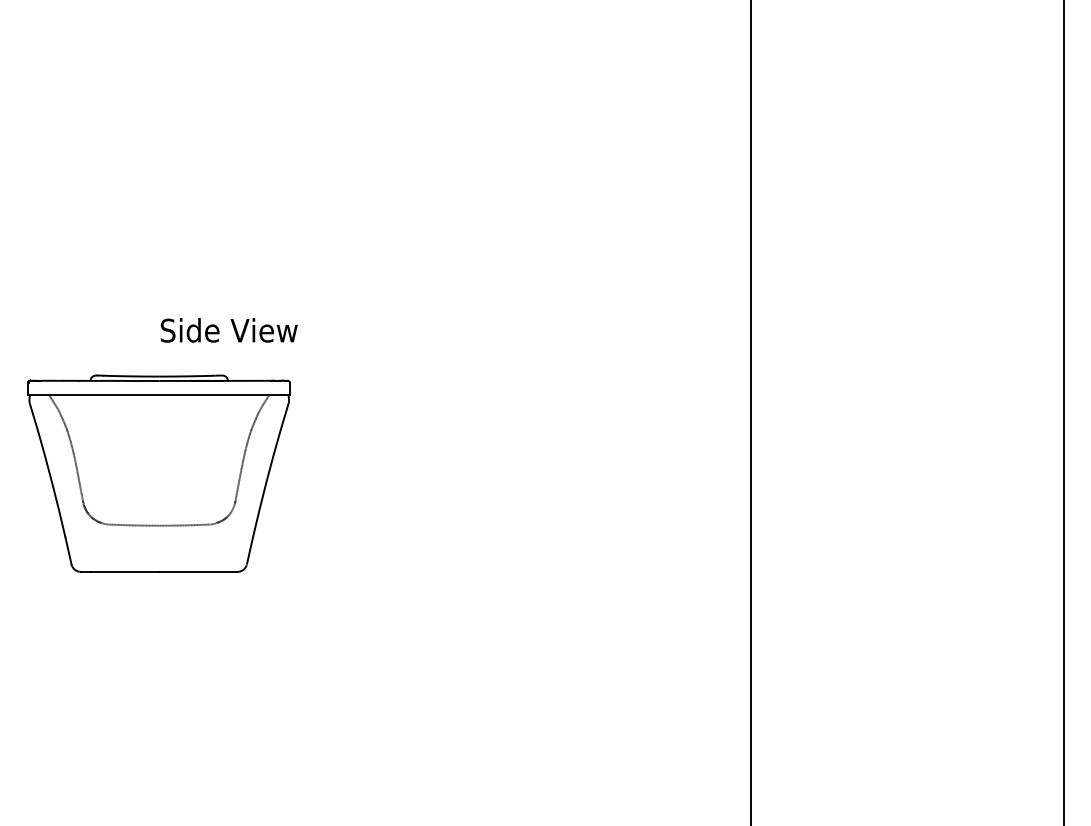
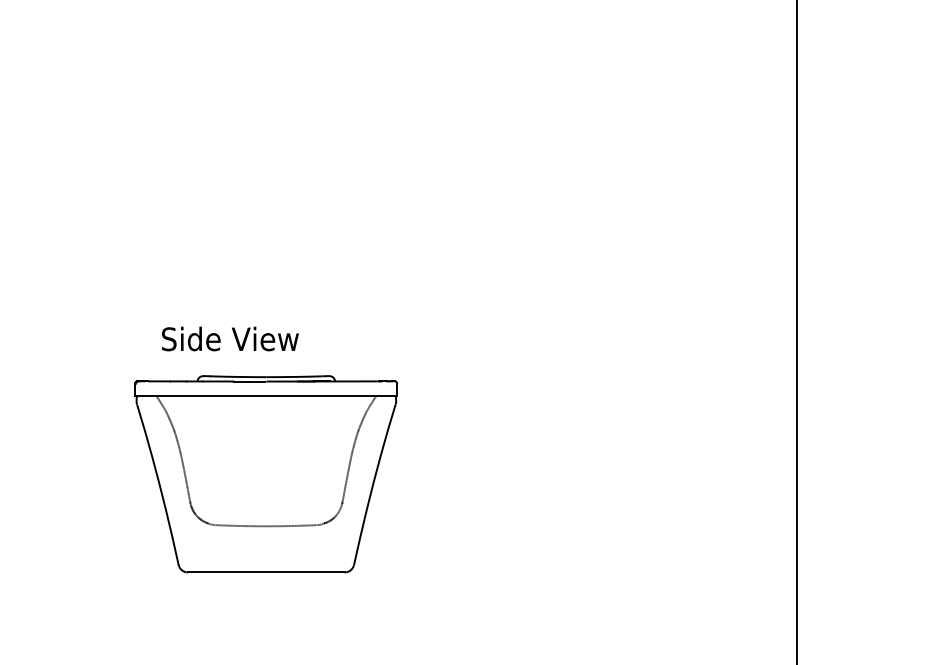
text: (228, 330) -> (229, 339), moved
part: (158, 473) -> (265, 474), moved

